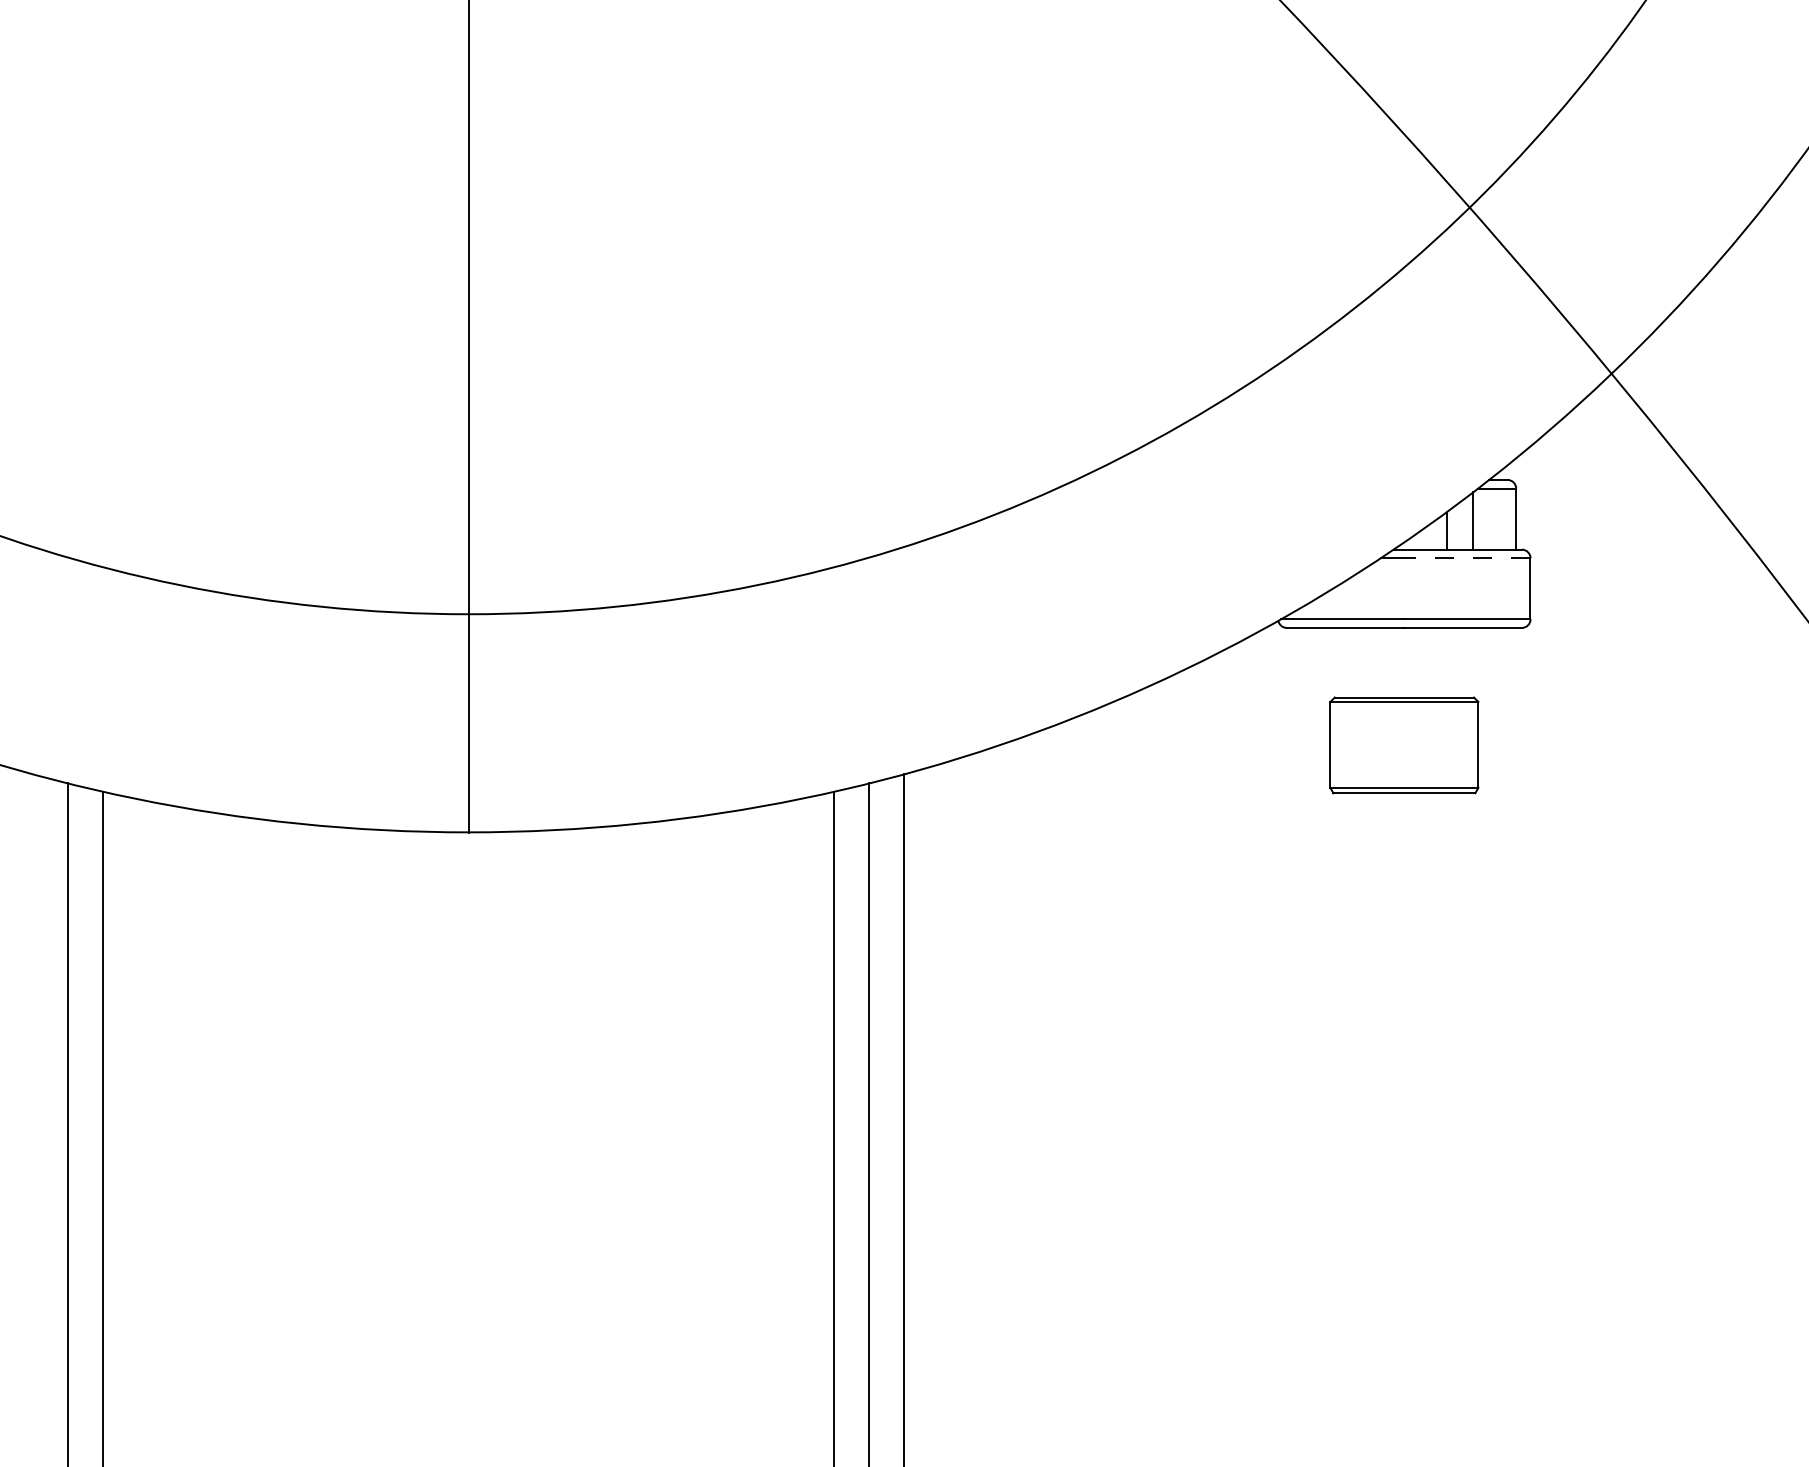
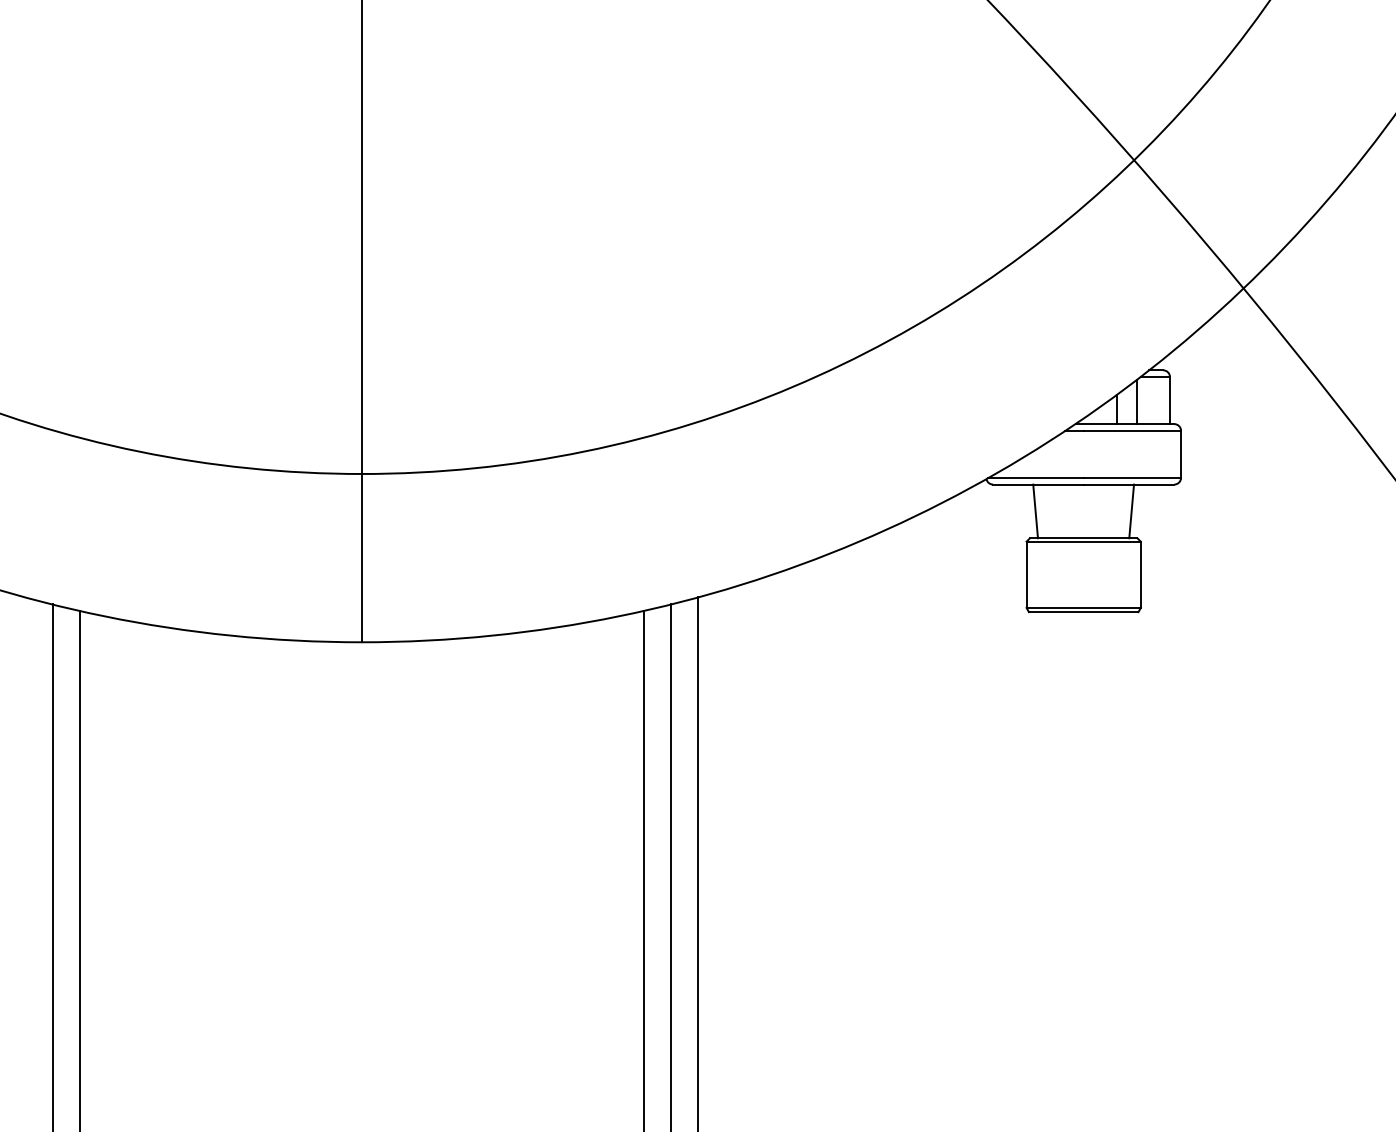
line: (1466, 558) -> (1131, 430), dashed -> solid
line: (1341, 662) -> (1035, 511), added
line: (1466, 662) -> (1131, 511), added

